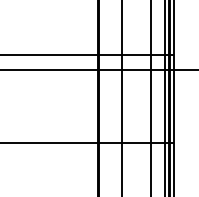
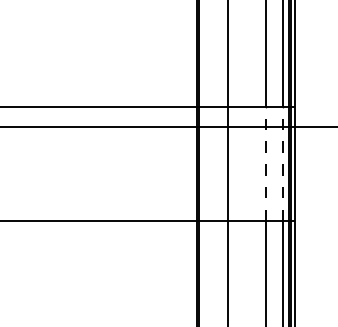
line: (150, 99) -> (265, 164), solid -> dashed
line: (164, 99) -> (283, 164), solid -> dashed

